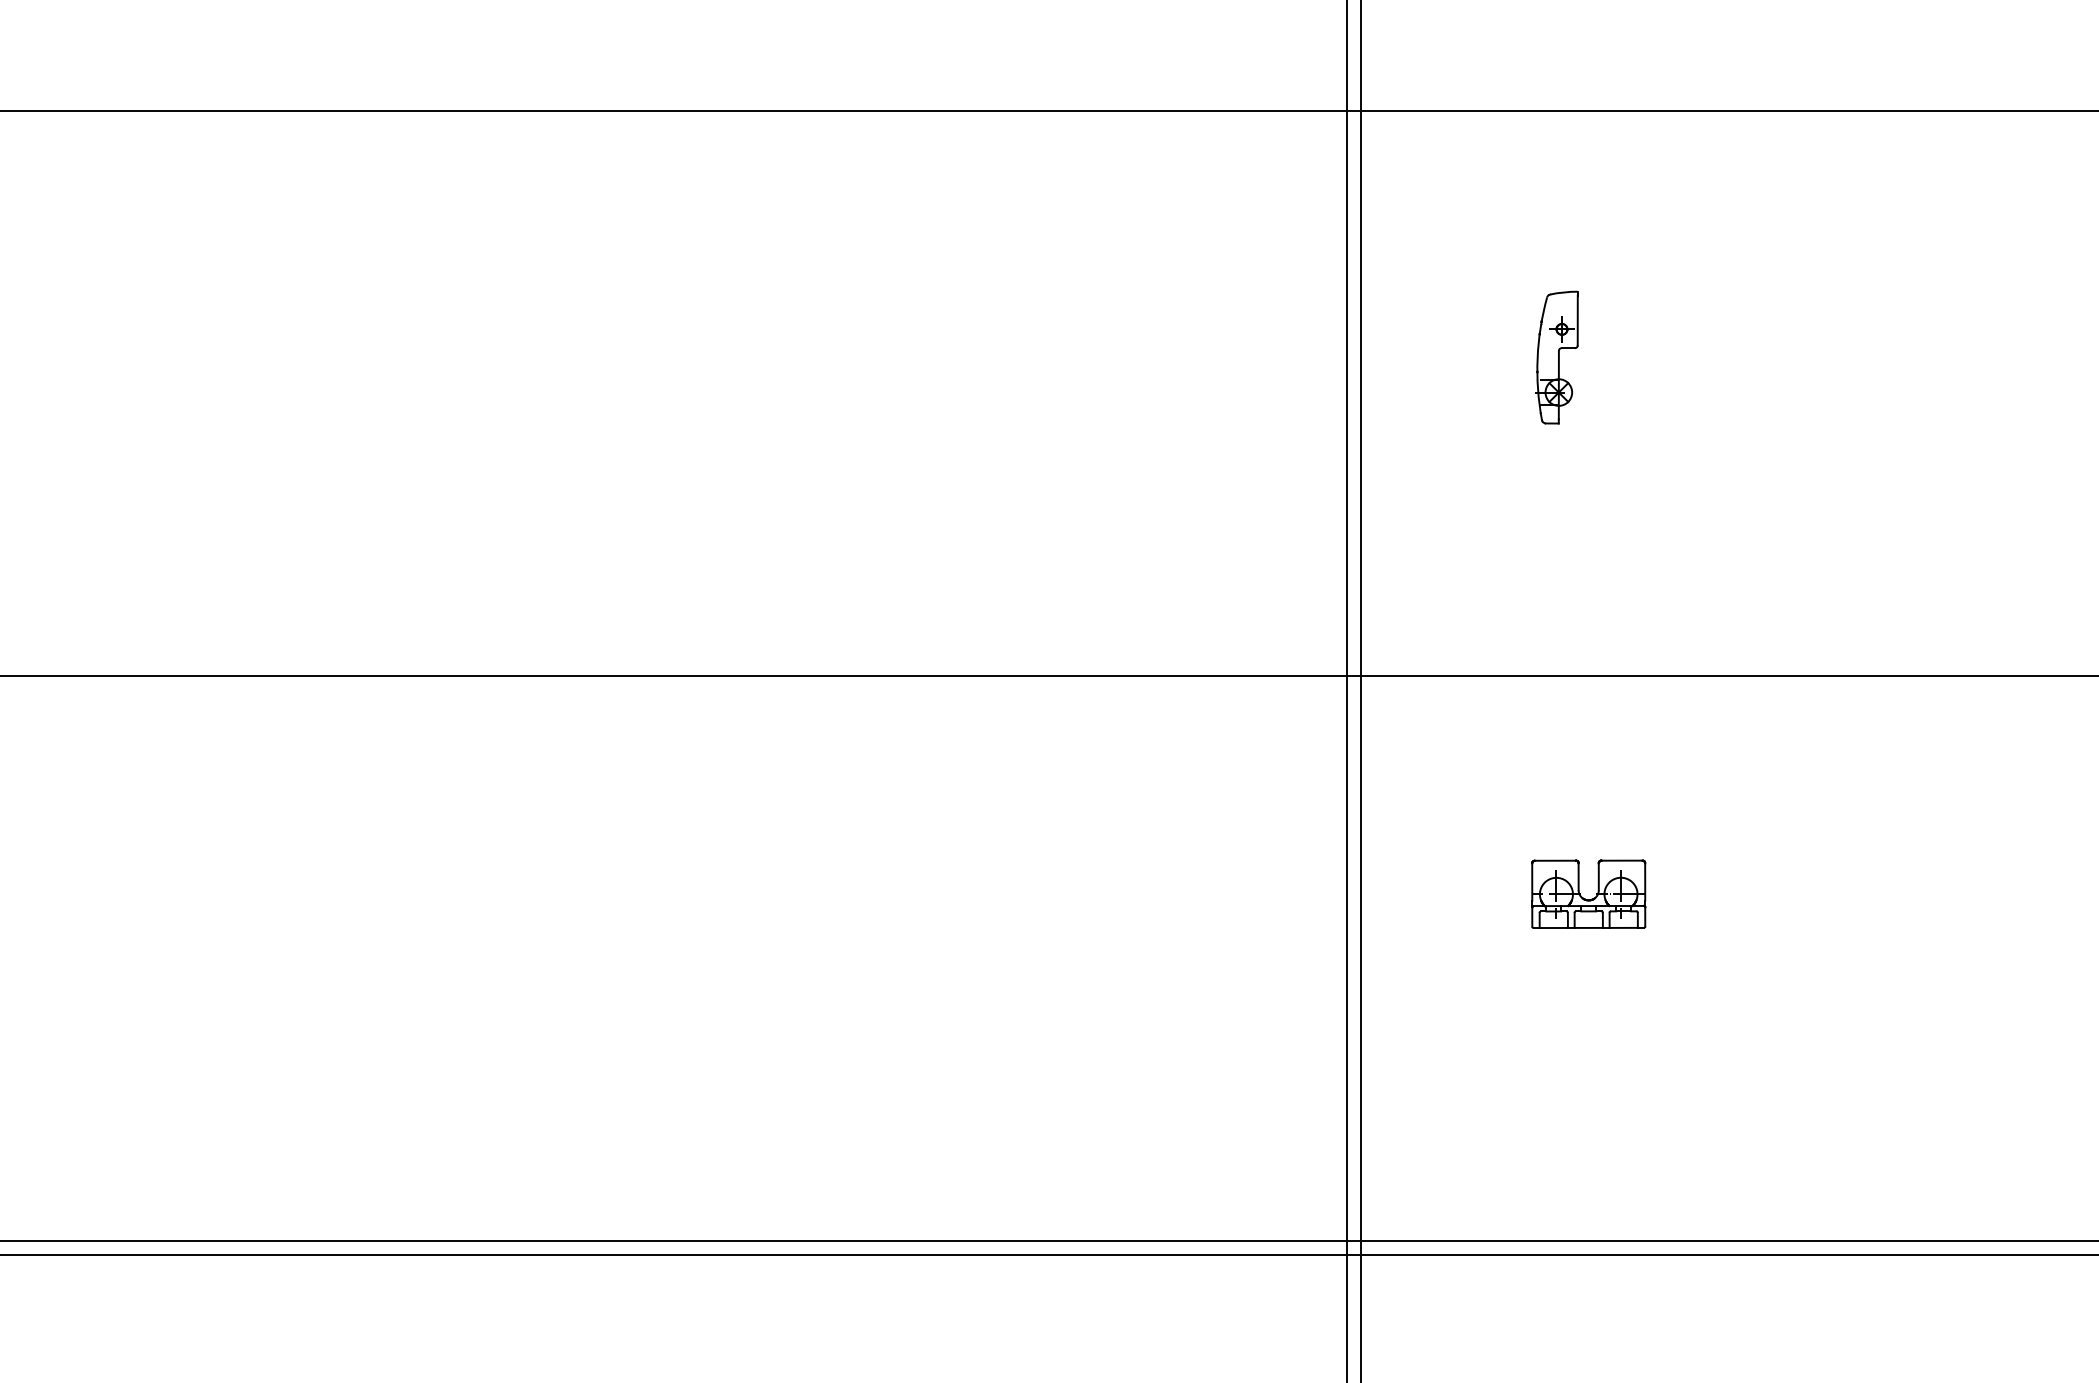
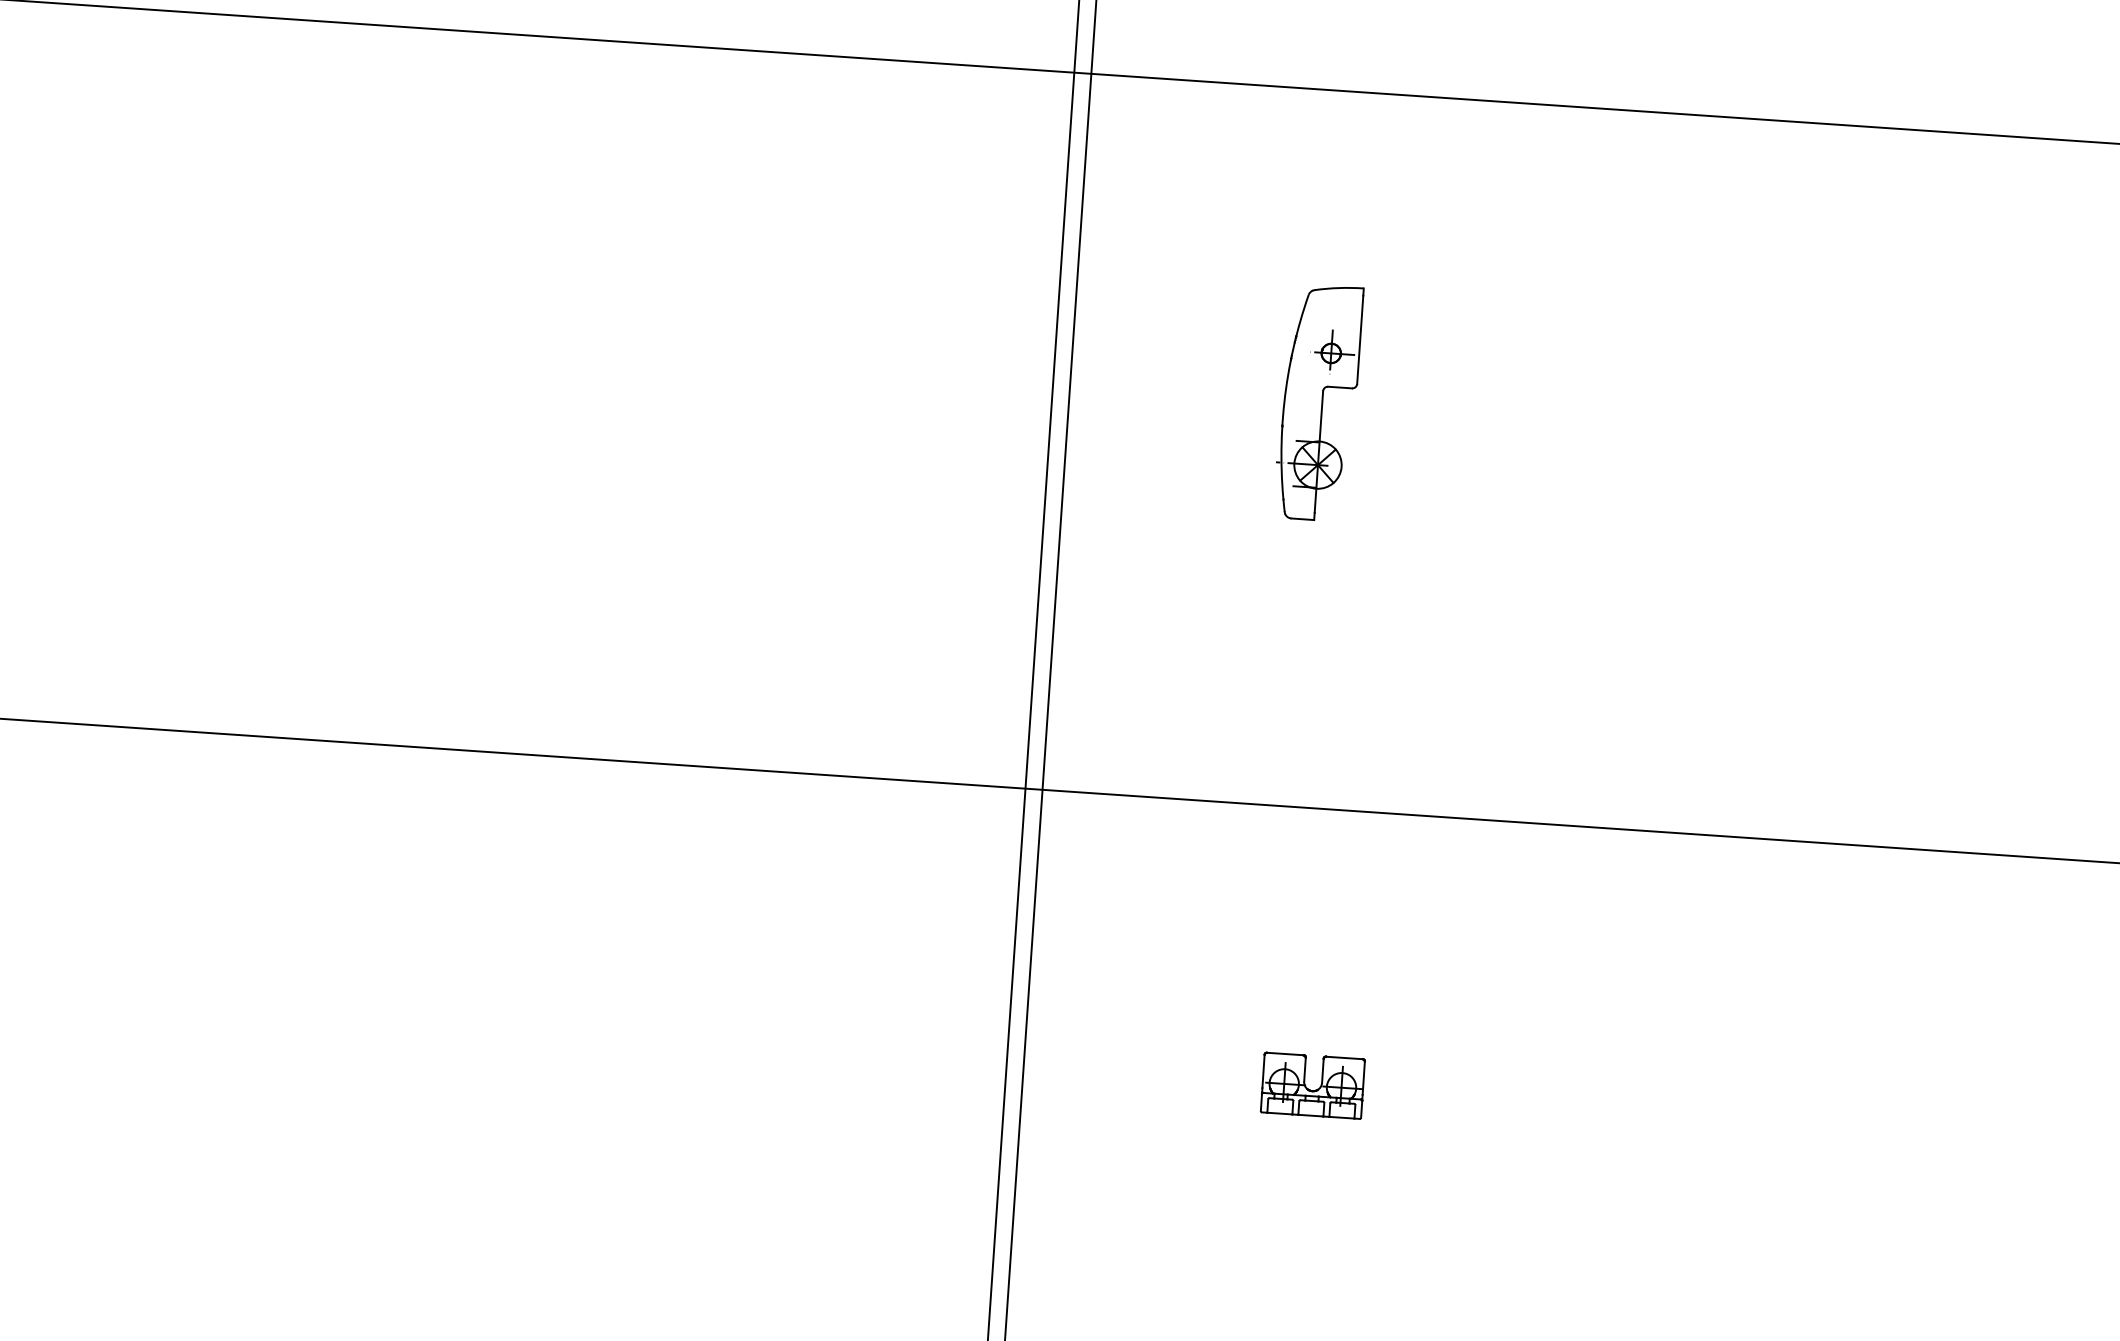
part: (1556, 357) -> (1318, 402), size x1.4
part: (1588, 893) -> (1312, 1084), size x0.7

